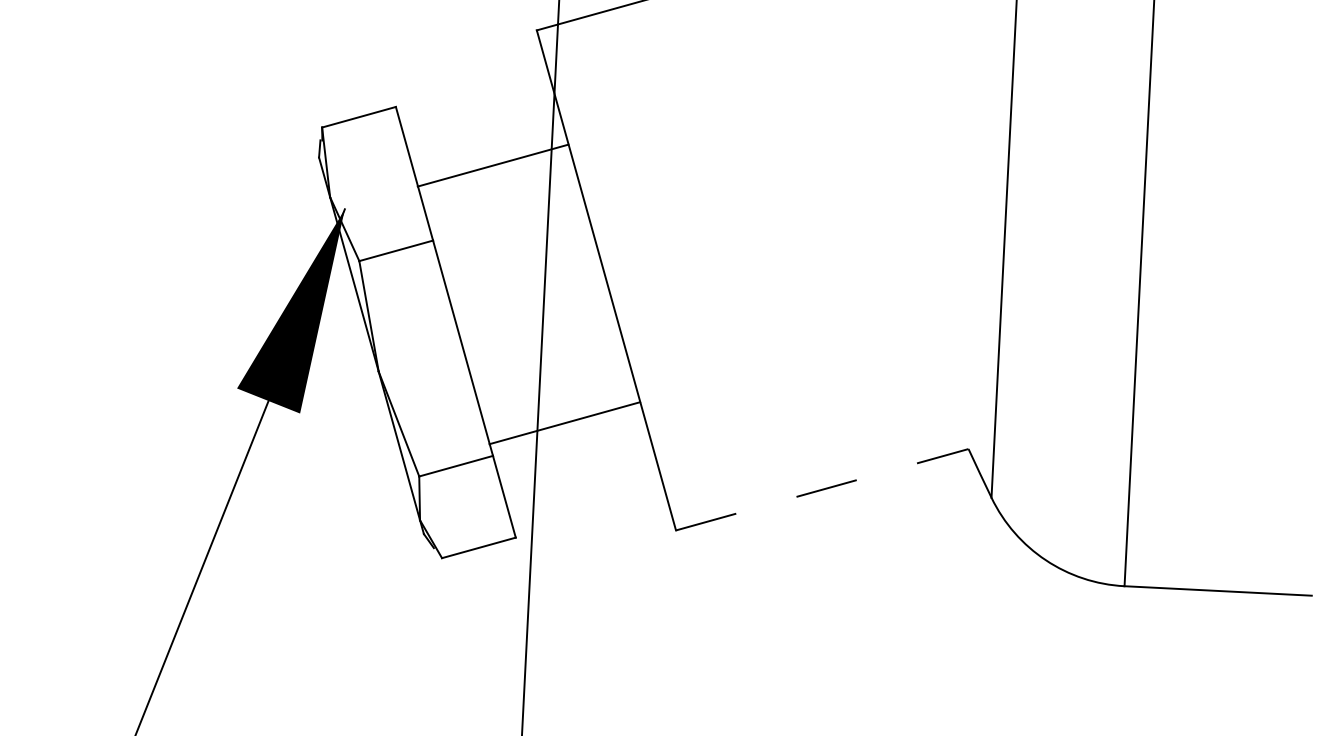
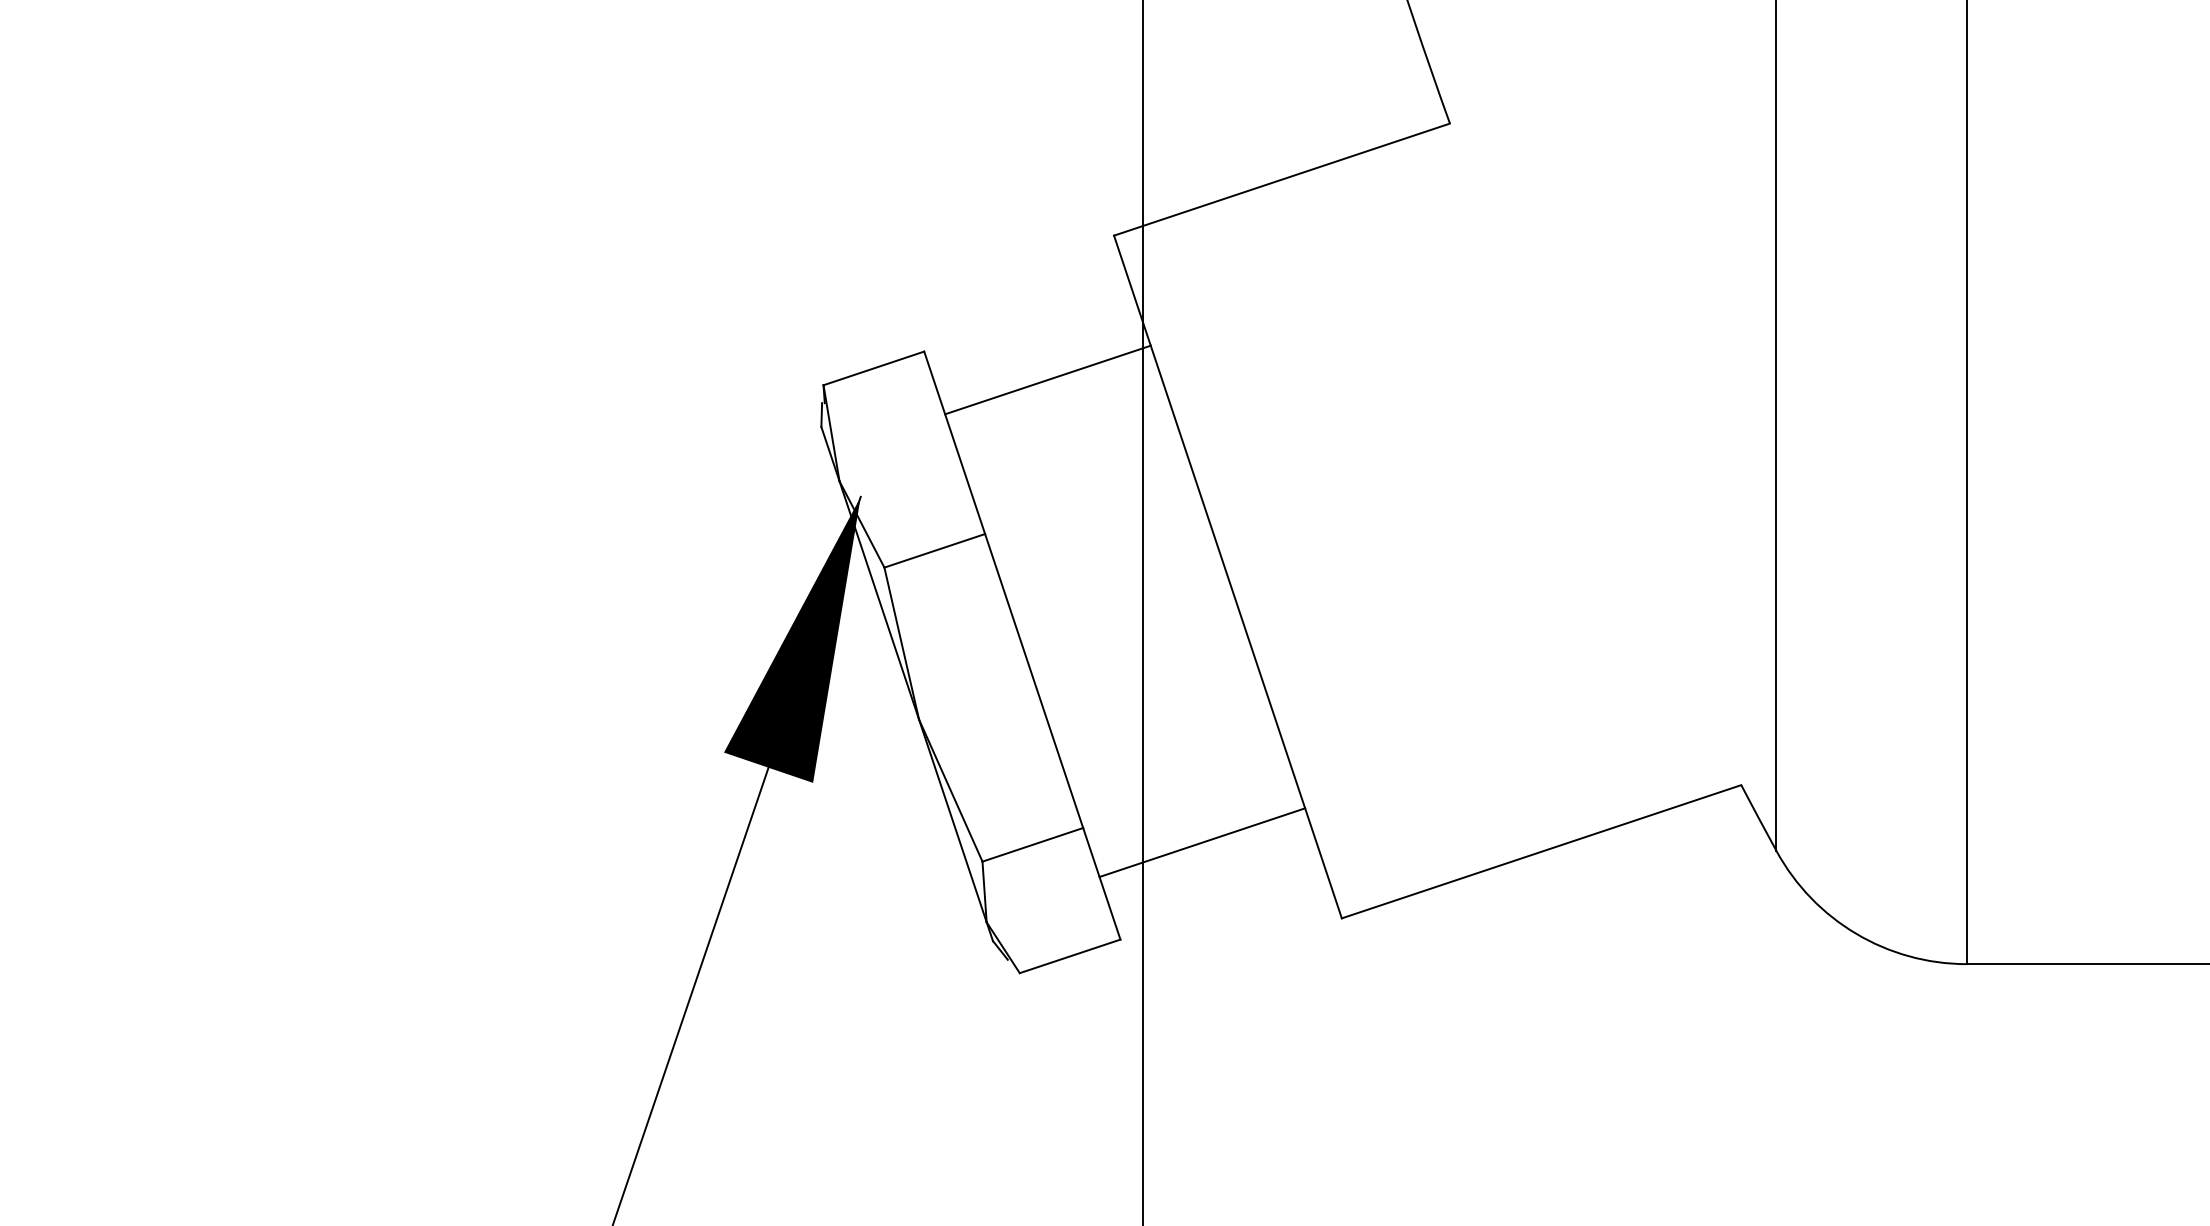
line: (492, 165) -> (1047, 379), moved
line: (564, 423) -> (1202, 842), moved
line: (822, 489) -> (1541, 851), dashed -> solid

